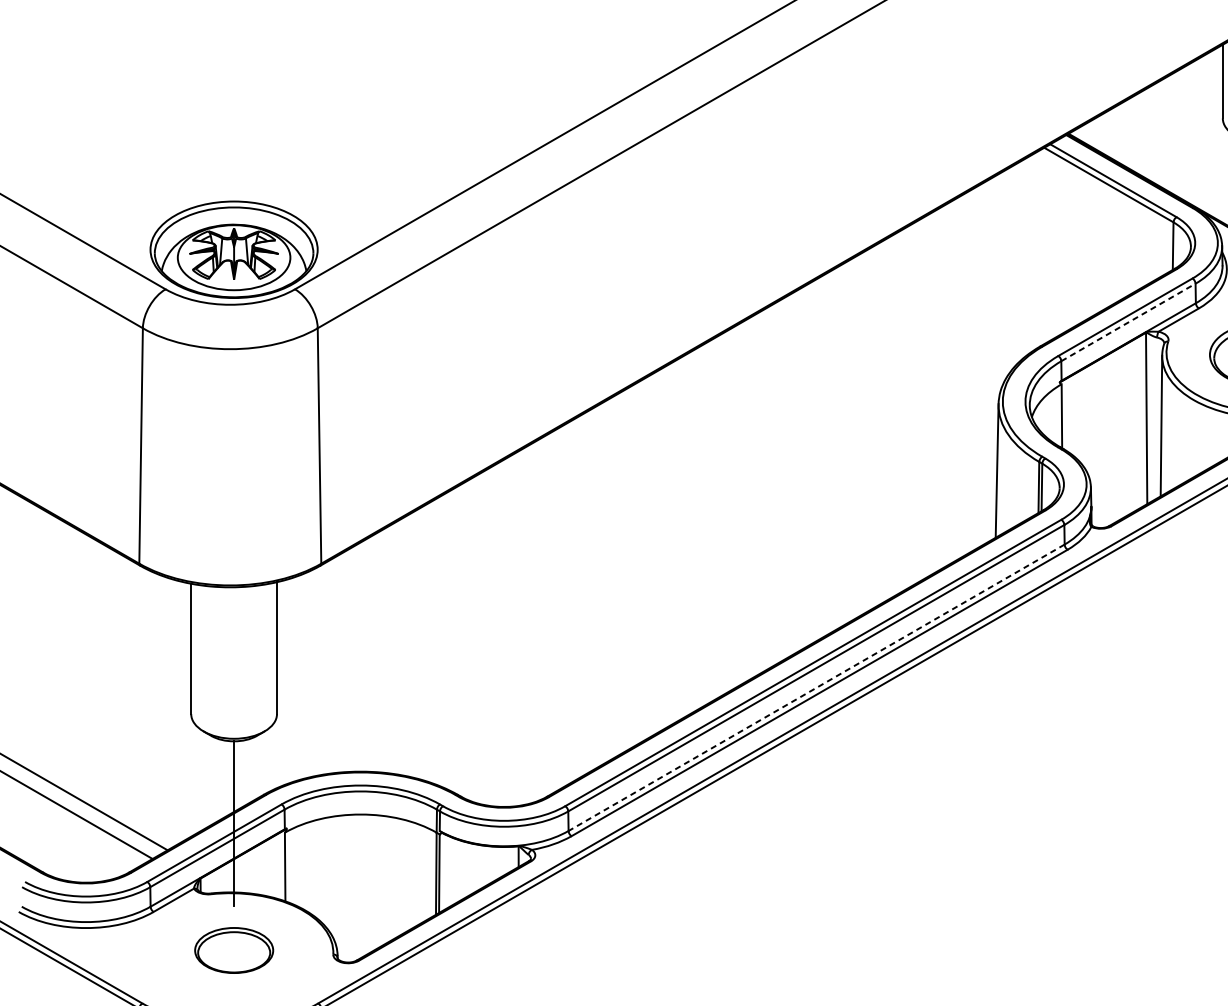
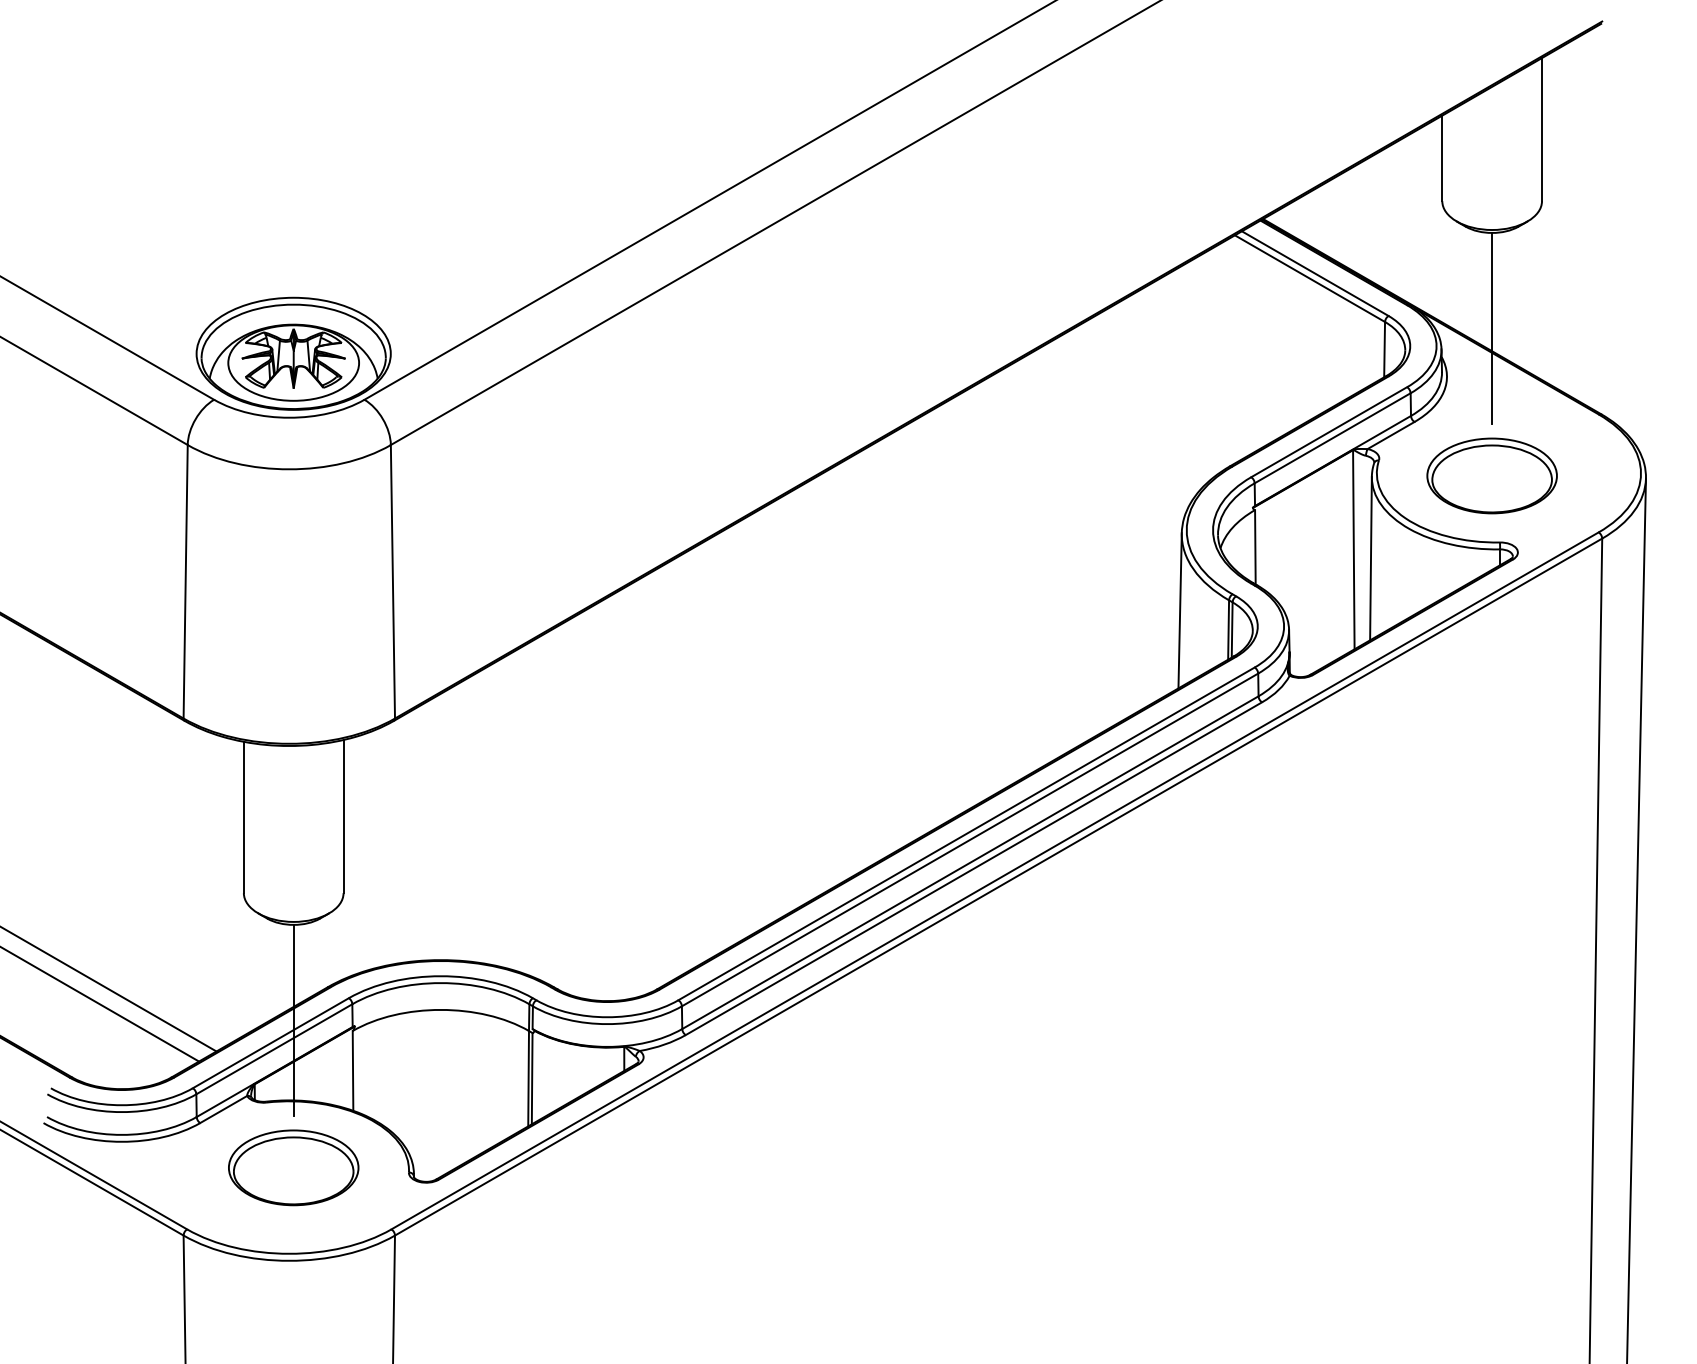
line: (1129, 322) -> (1333, 438), dashed -> solid
line: (816, 687) -> (970, 862), dashed -> solid
part: (233, 950) -> (293, 1167), size x1.43

